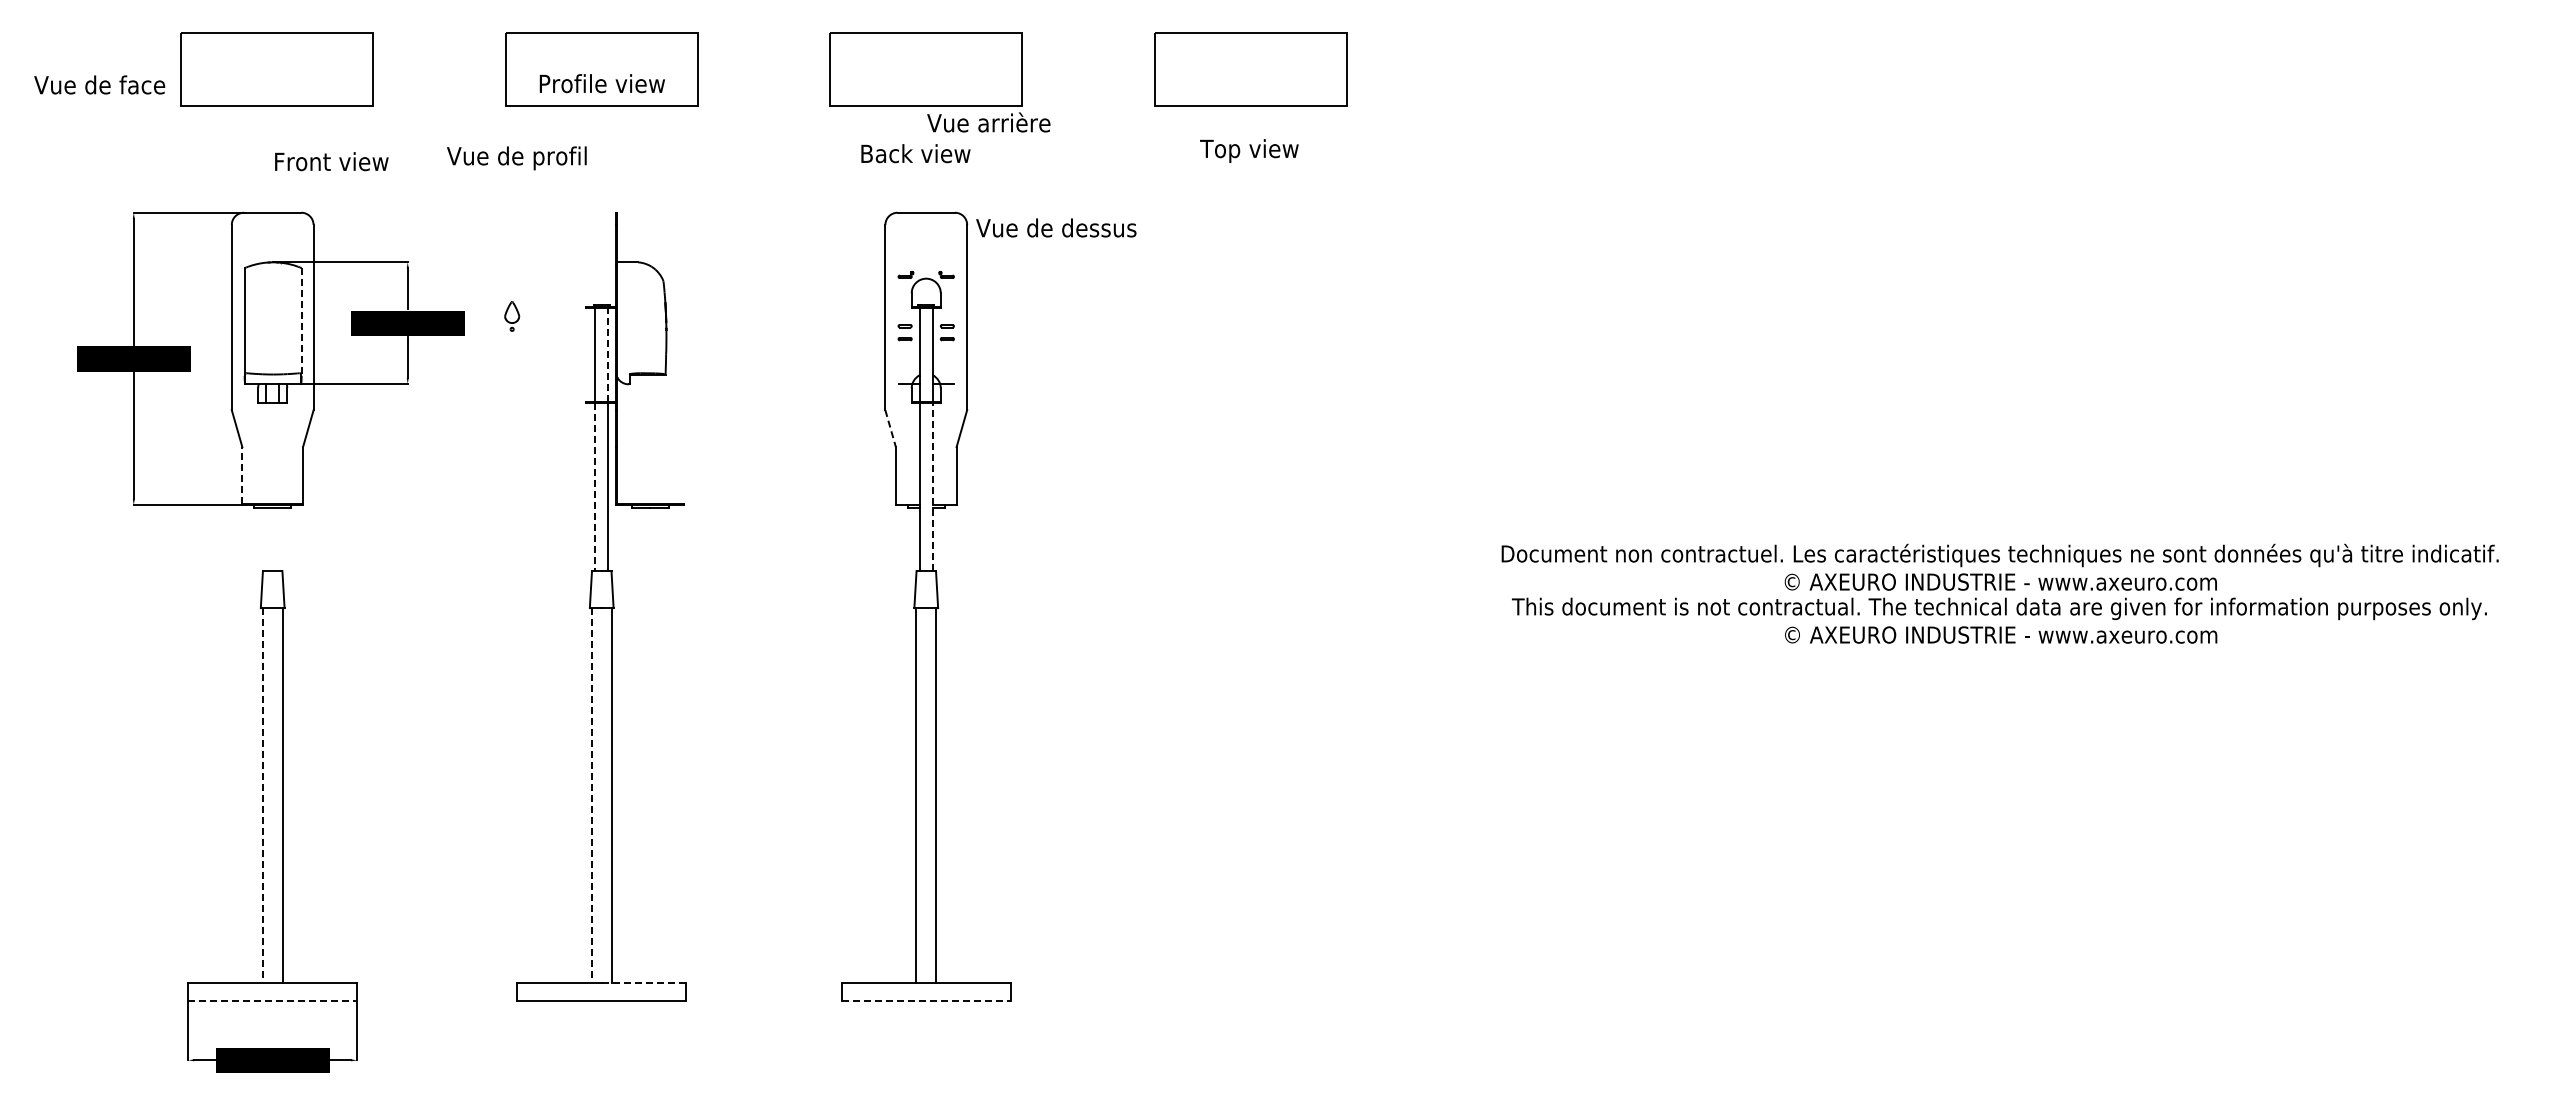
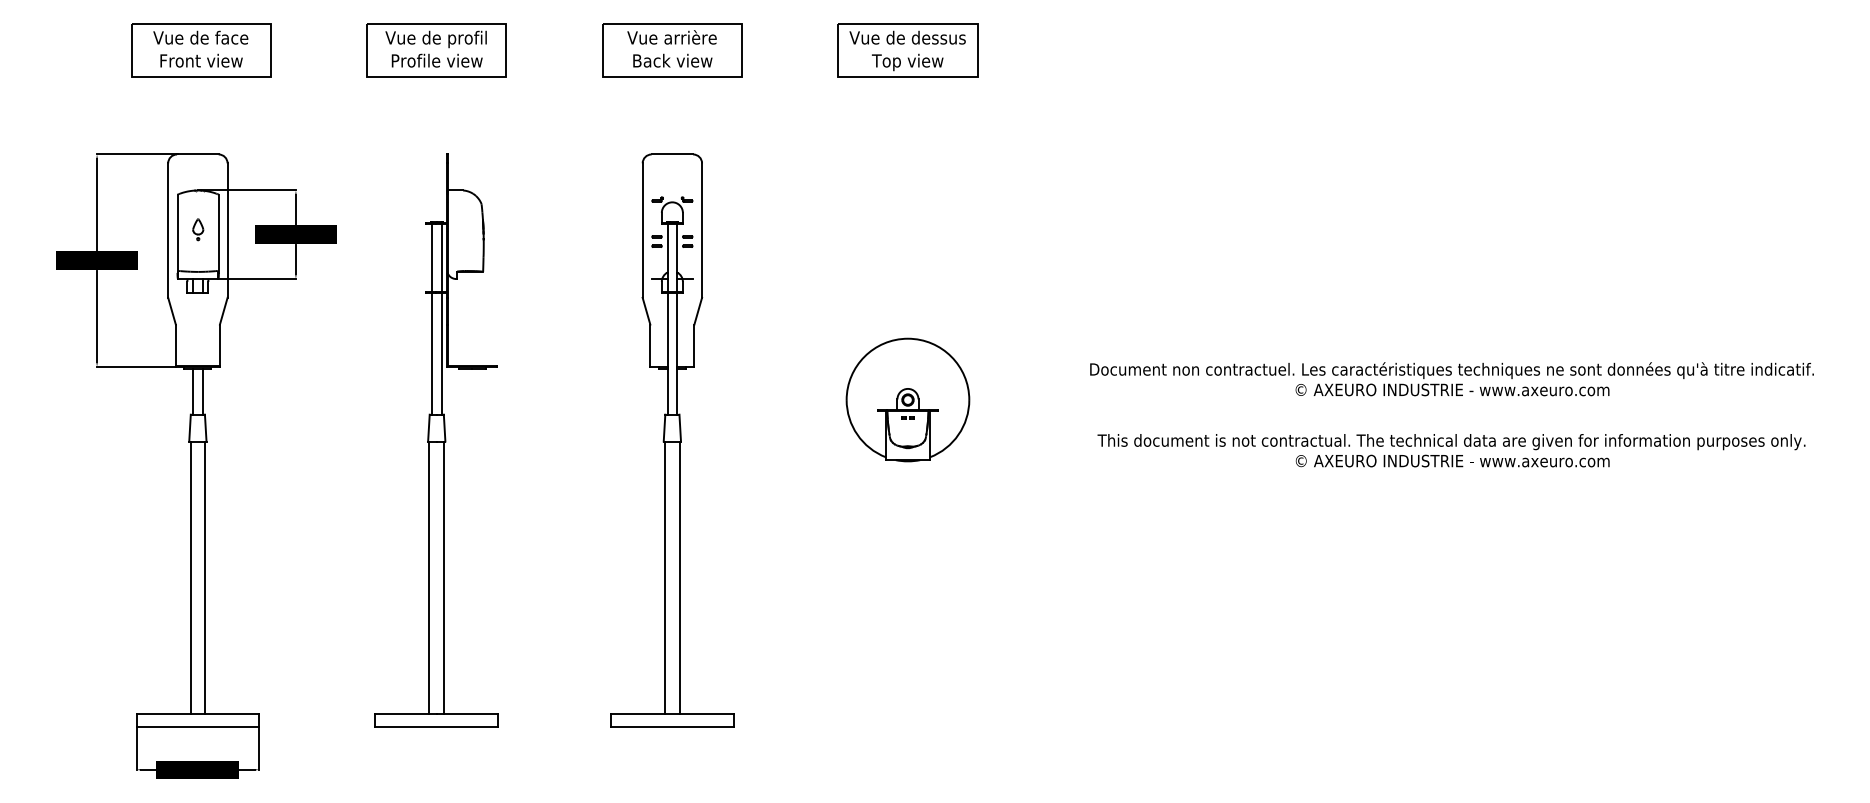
text: (99, 84) -> (200, 37), moved
text: (988, 122) -> (671, 37), moved
text: (1249, 150) -> (907, 62), moved
text: (915, 153) -> (672, 60), moved
text: (516, 158) -> (435, 39), moved
text: (331, 161) -> (201, 60), moved
text: (1056, 227) -> (907, 37), moved
part: (512, 316) -> (198, 229), moved
line: (301, 321) -> (218, 233), dashed -> solid
line: (608, 354) -> (441, 257), dashed -> solid
line: (890, 429) -> (646, 311), dashed -> solid
line: (242, 475) -> (175, 345), dashed -> solid
line: (932, 486) -> (676, 353), dashed -> solid
line: (595, 487) -> (432, 353), dashed -> solid
line: (266, 539) -> (193, 391), added
line: (279, 539) -> (202, 391), added
part: (1250, 550) -> (907, 399), added
text: (1999, 566) -> (1451, 378), moved
line: (262, 796) -> (190, 578), dashed -> solid
line: (591, 796) -> (429, 578), dashed -> solid
line: (644, 982) -> (467, 713), dashed -> solid
line: (273, 1001) -> (198, 727), dashed -> solid
line: (926, 1001) -> (672, 727), dashed -> solid

